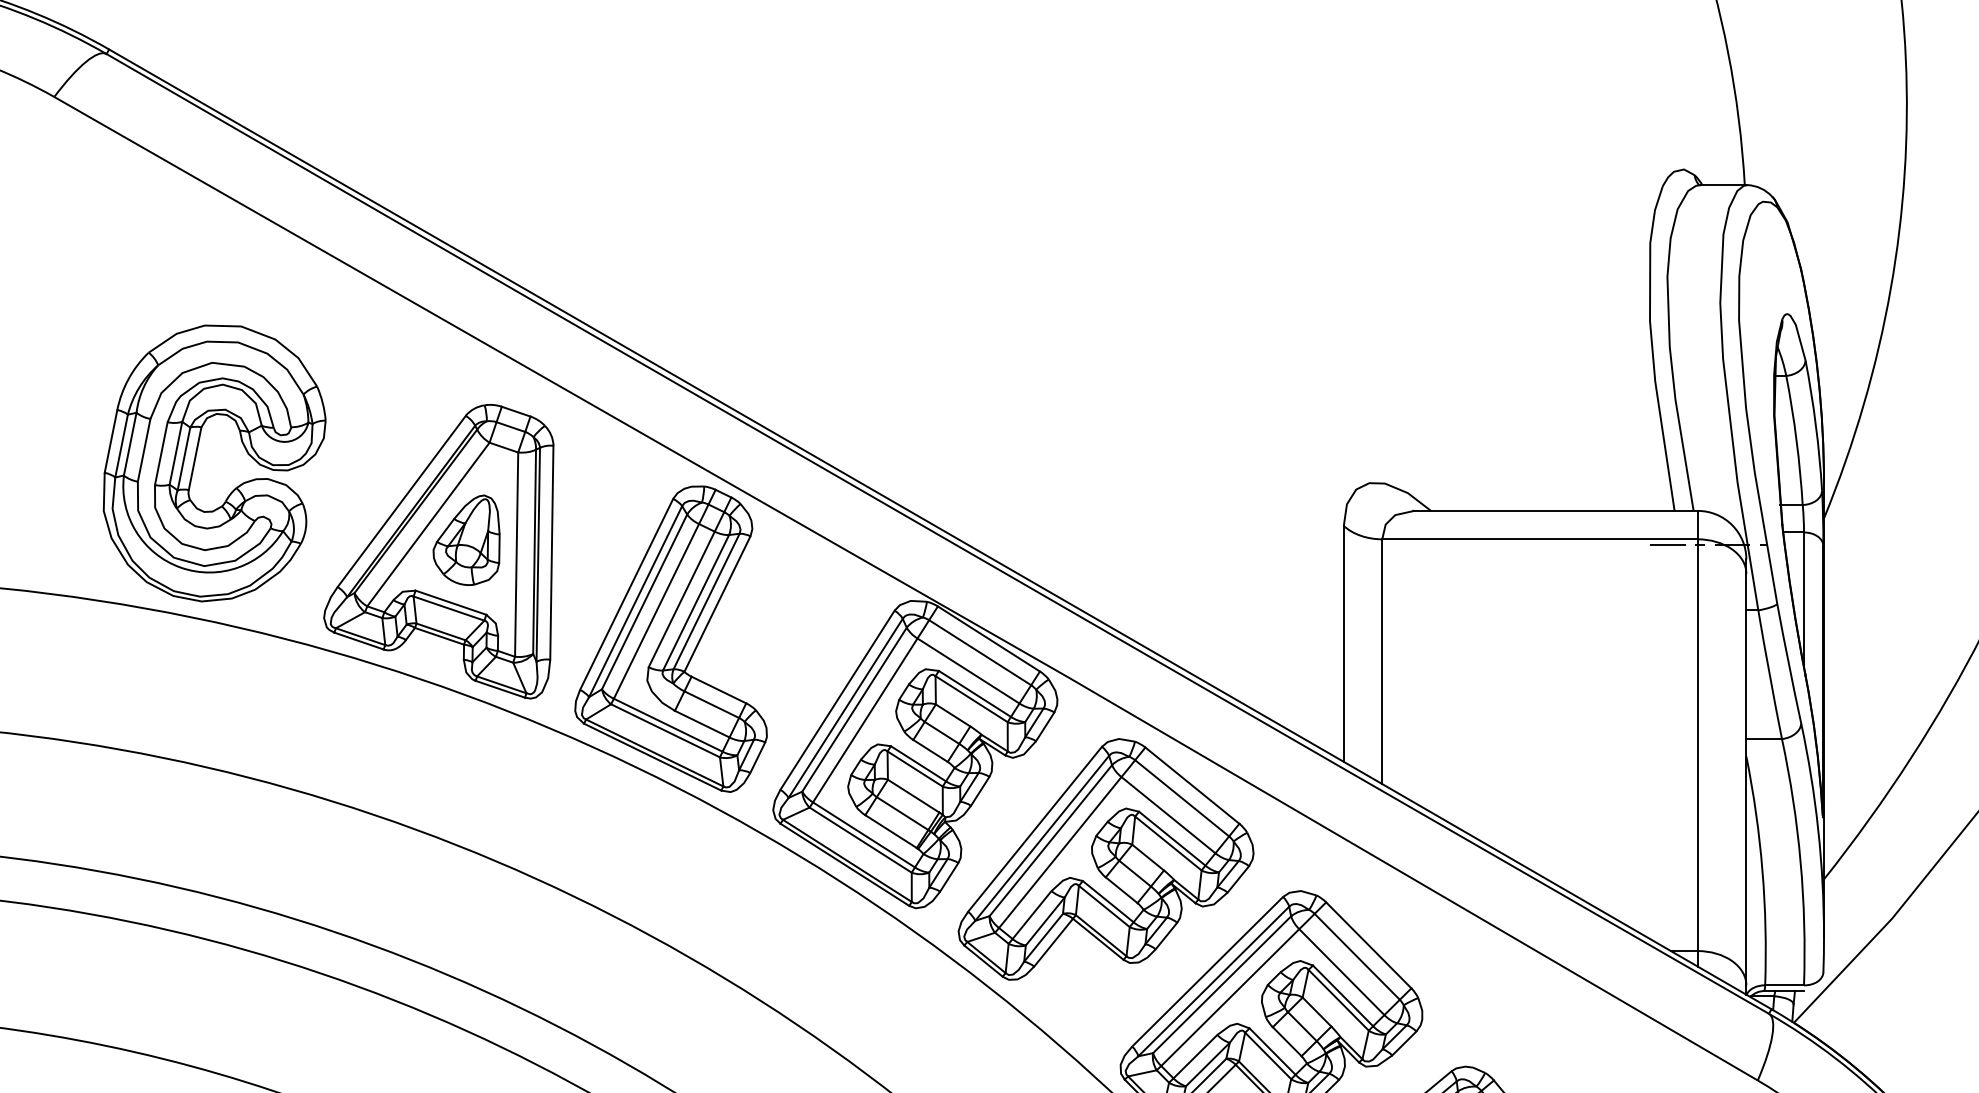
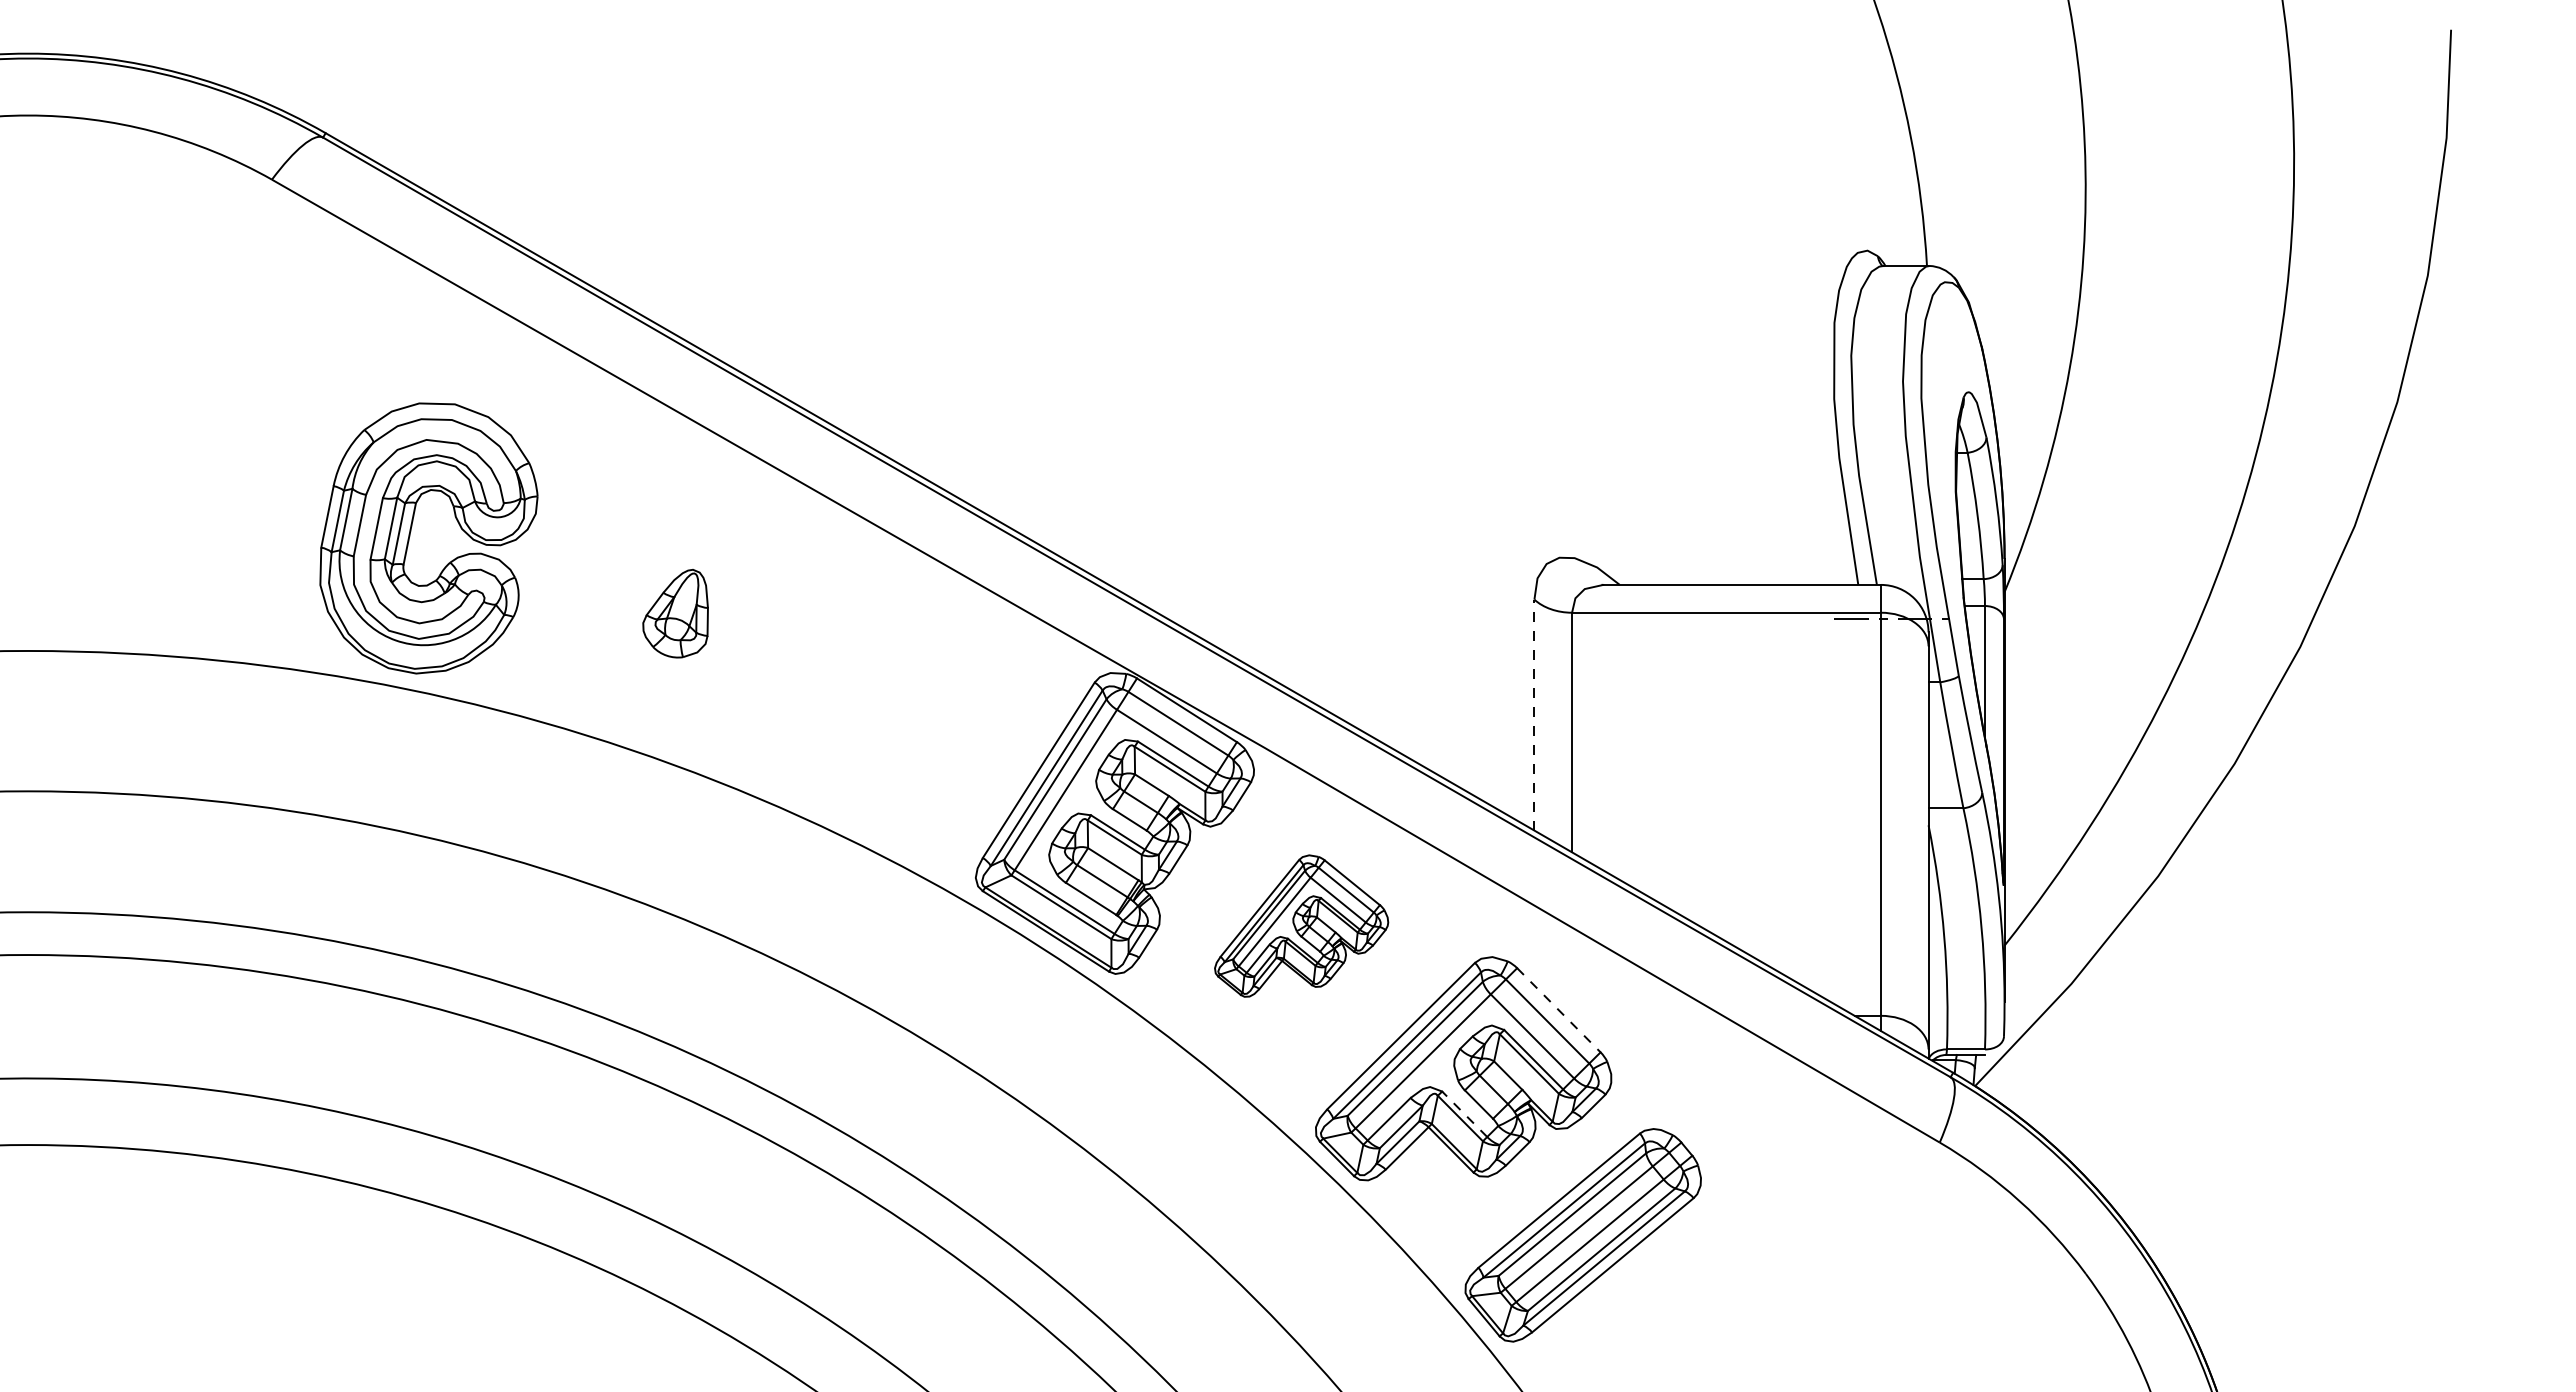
part: (438, 551) -> (648, 624), removed
part: (670, 639) -> (875, 710), removed
line: (1343, 643) -> (1534, 714), solid -> dashed
part: (1105, 858) -> (1301, 925), size x0.6
line: (1369, 945) -> (1559, 1010), solid -> dashed
line: (1272, 1051) -> (1464, 1114), solid -> dashed

